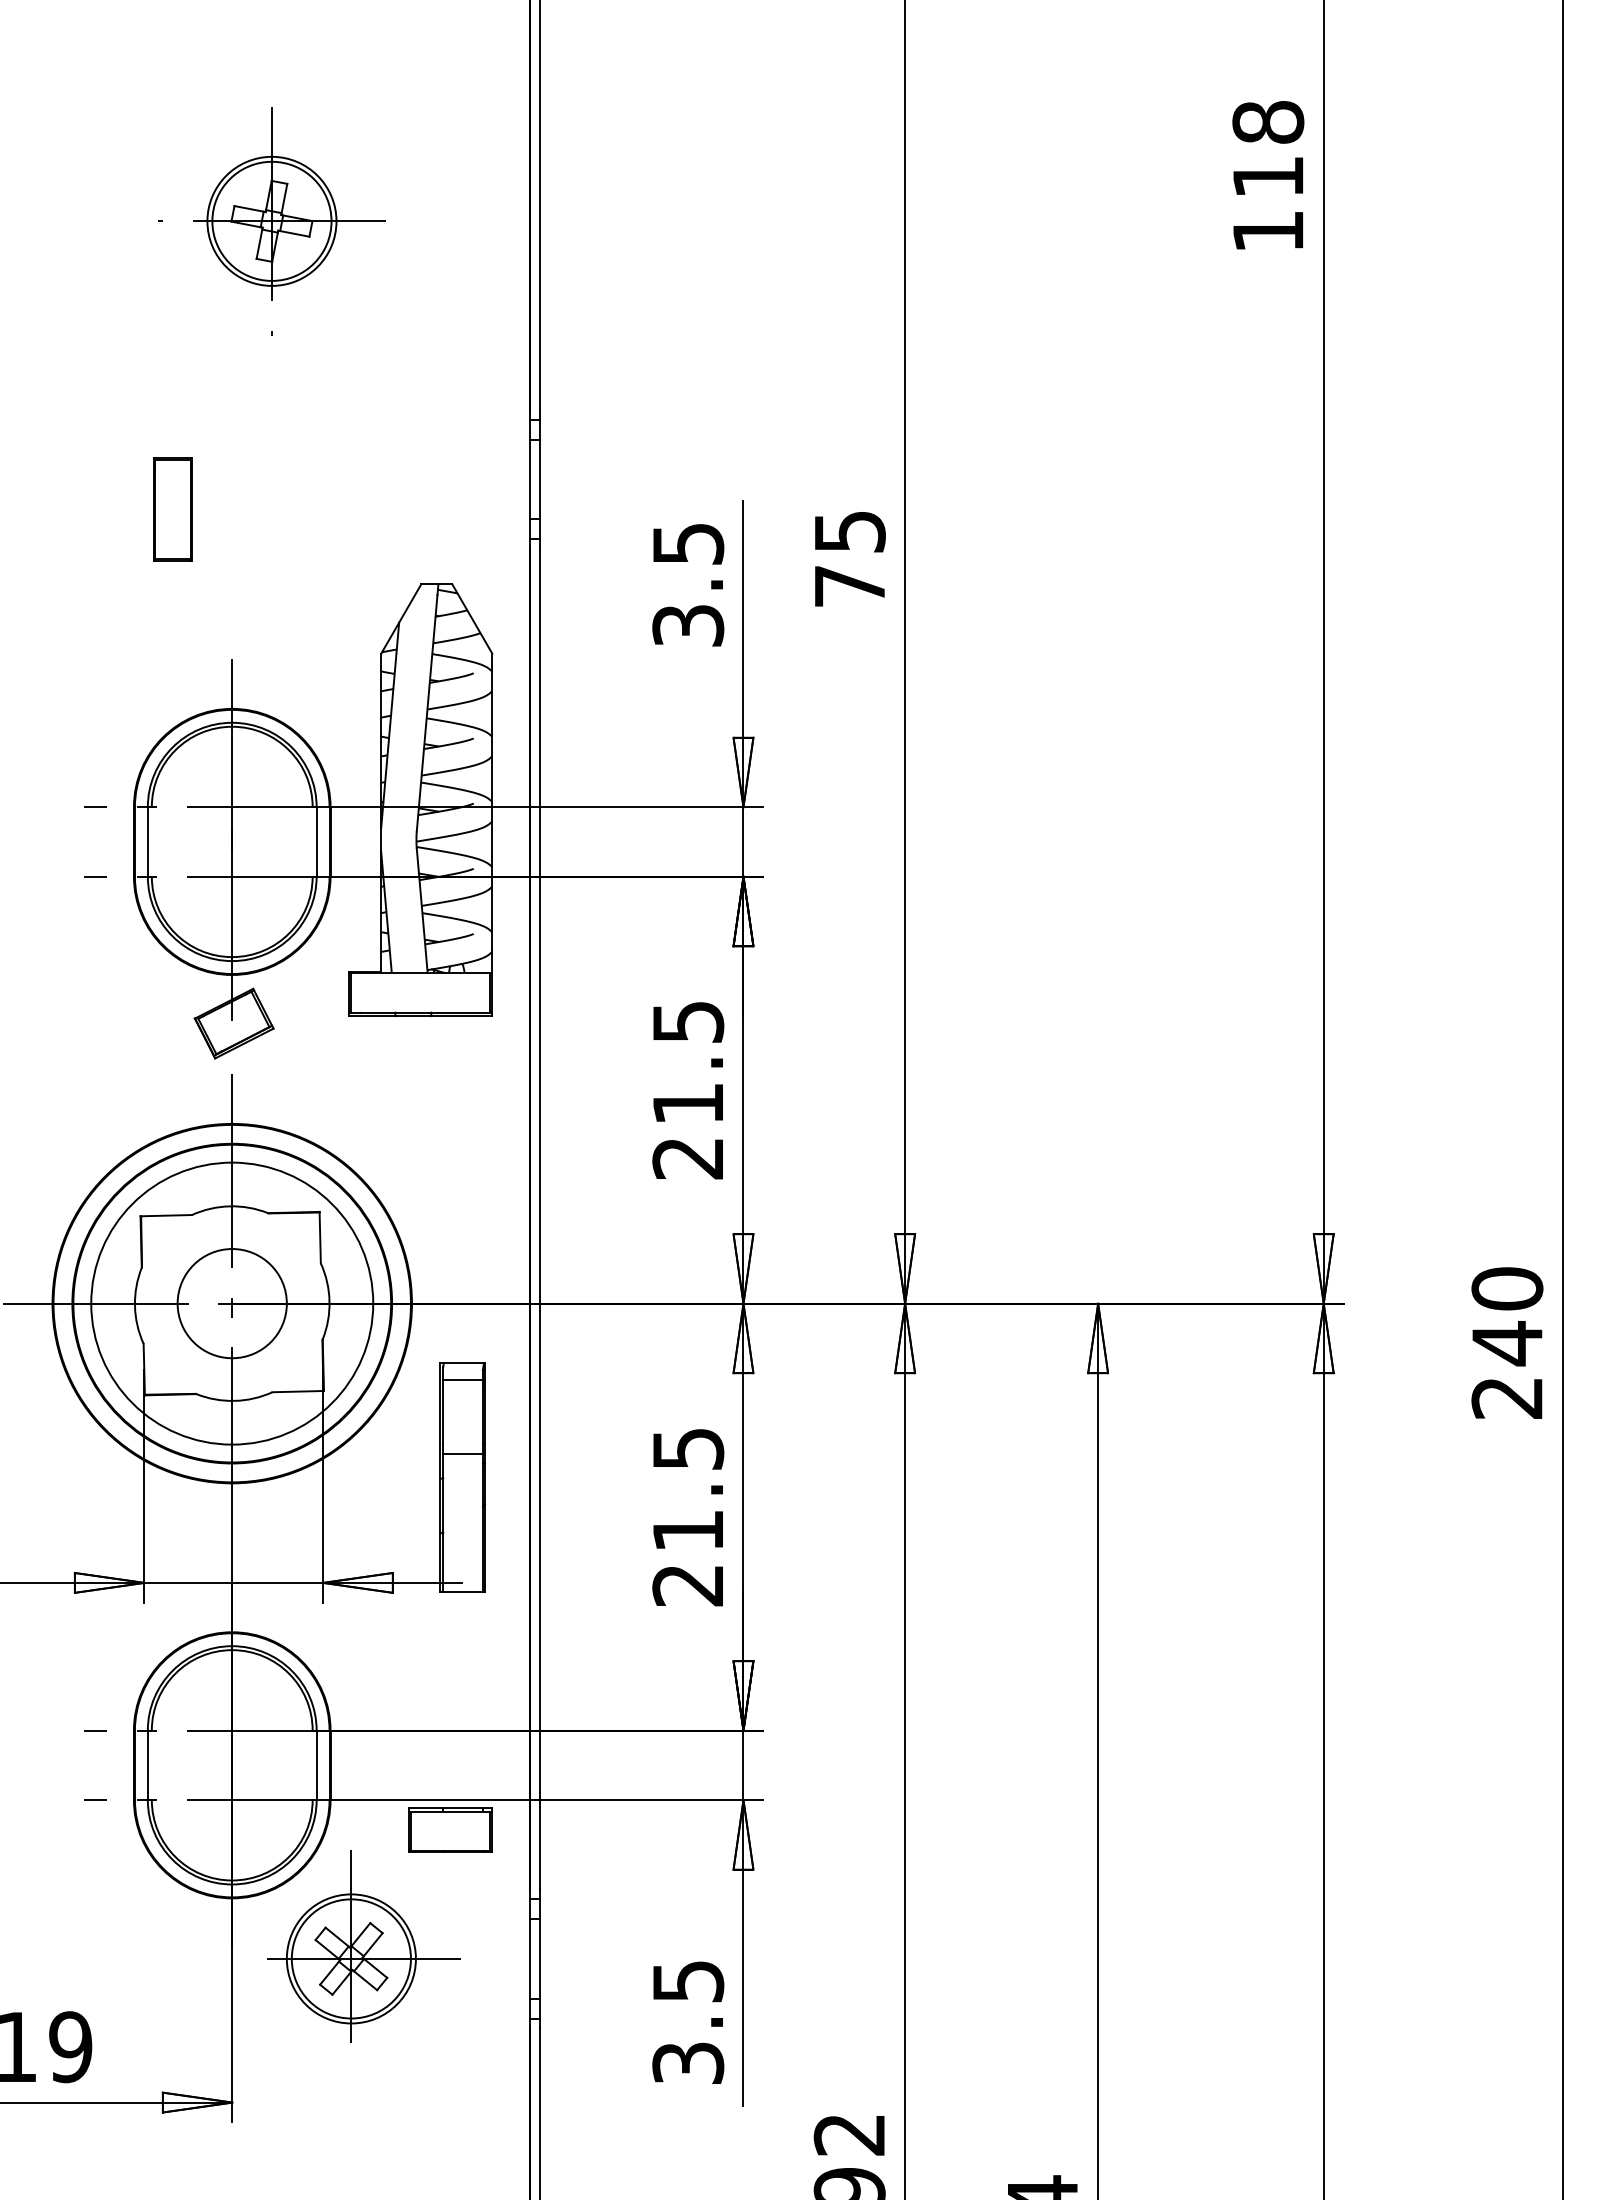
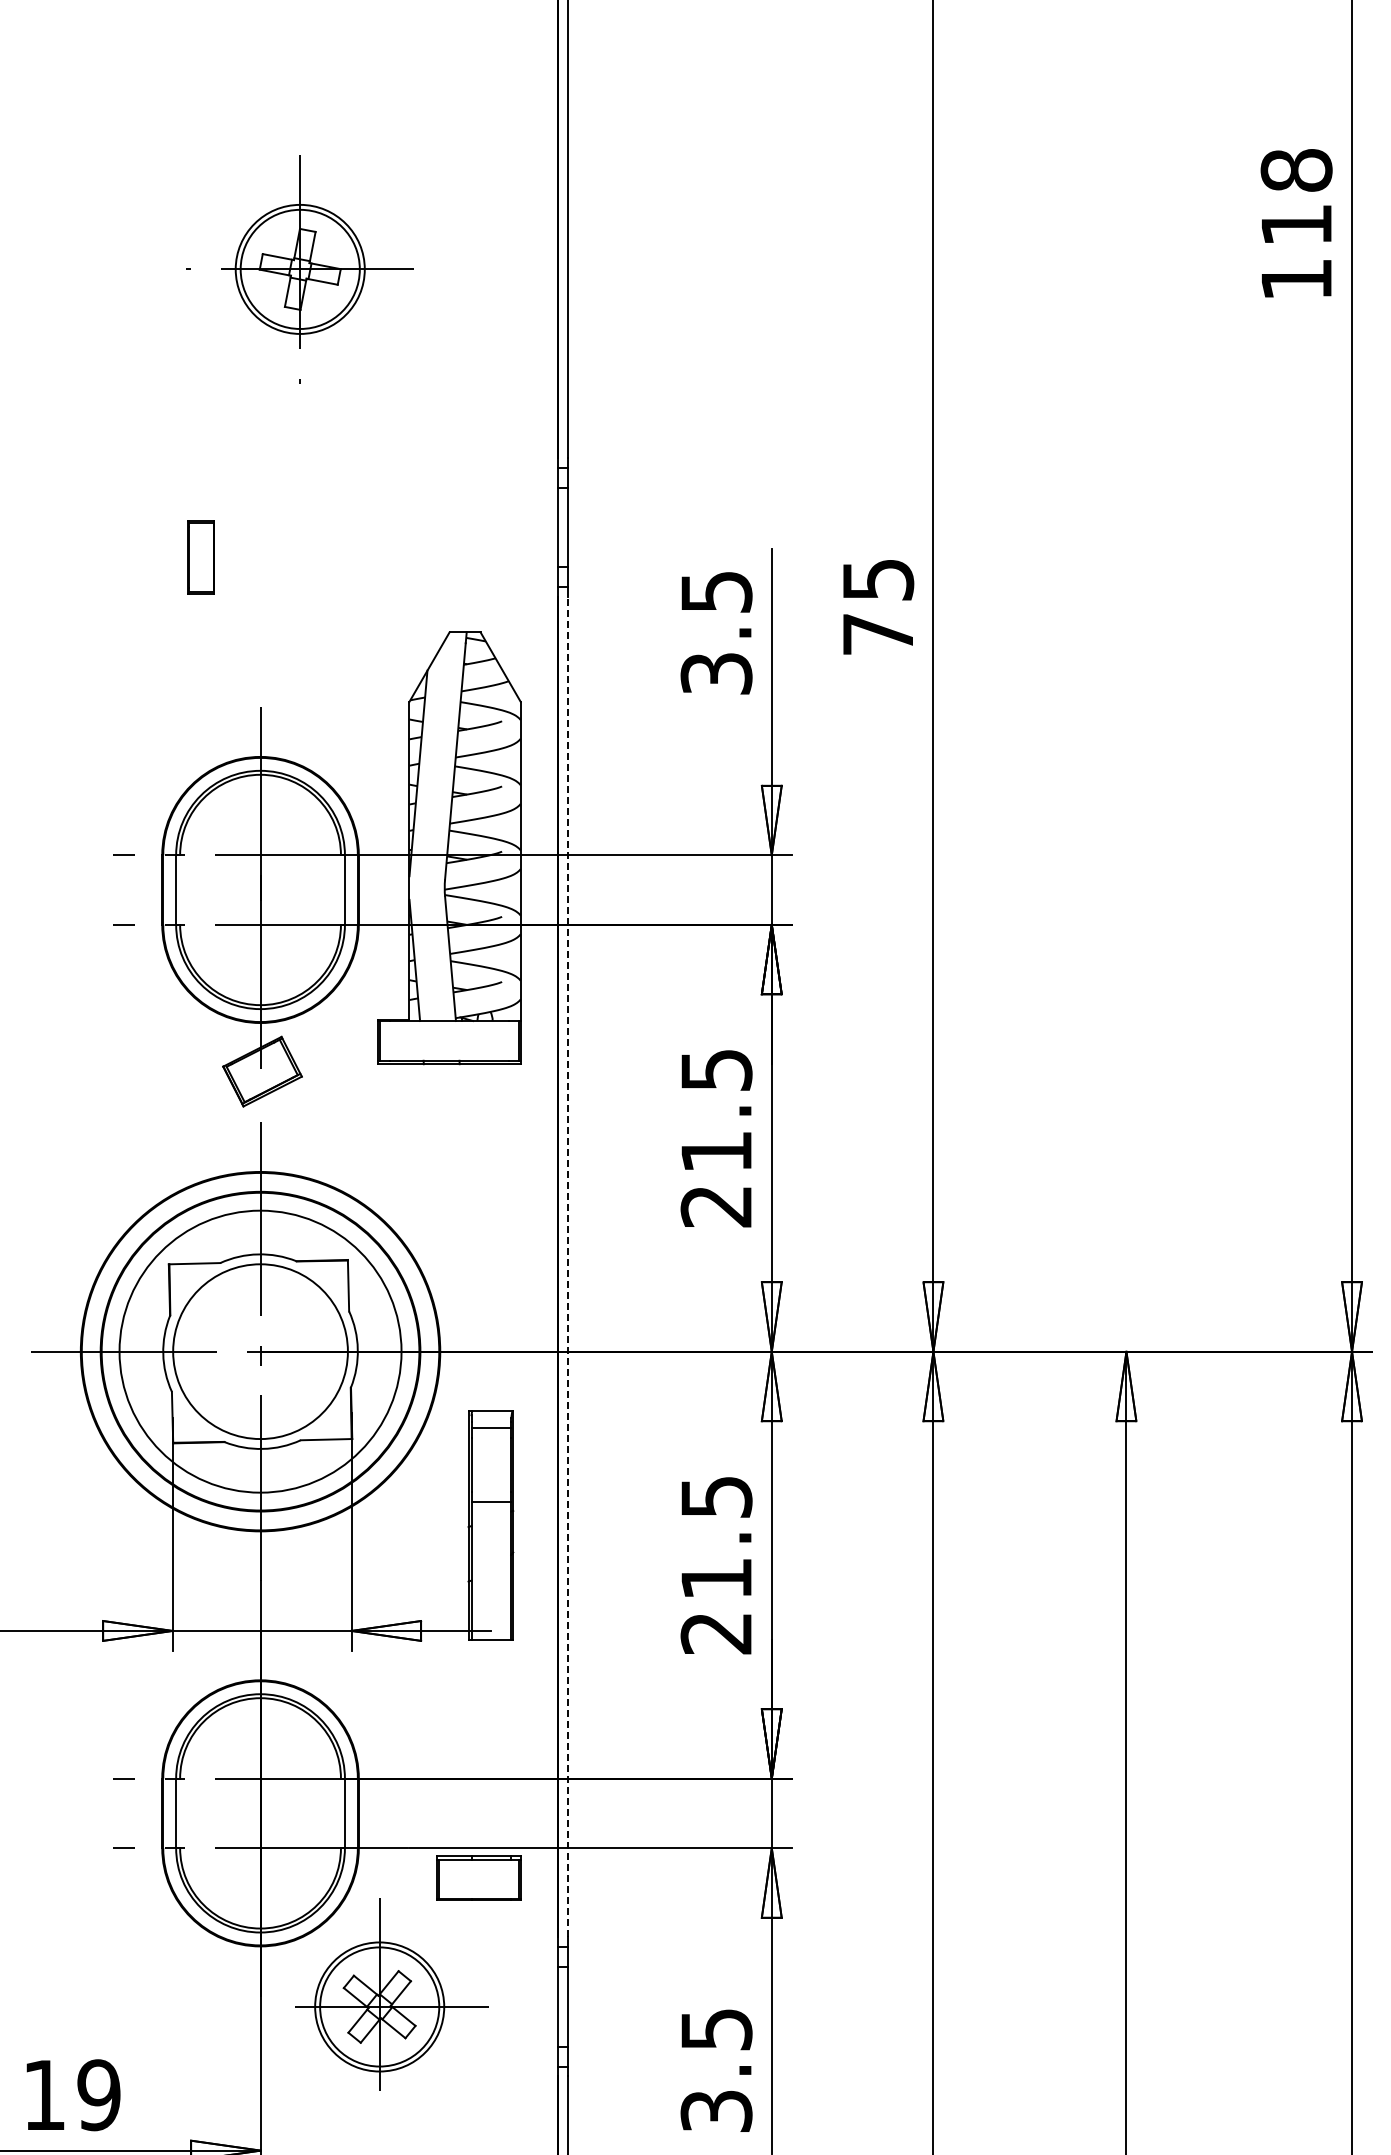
part: (172, 509) -> (200, 557), size x0.7
line: (540, 1218) -> (568, 1266), solid -> dashed
circle: (231, 1303) -> (259, 1351), size x1.6

